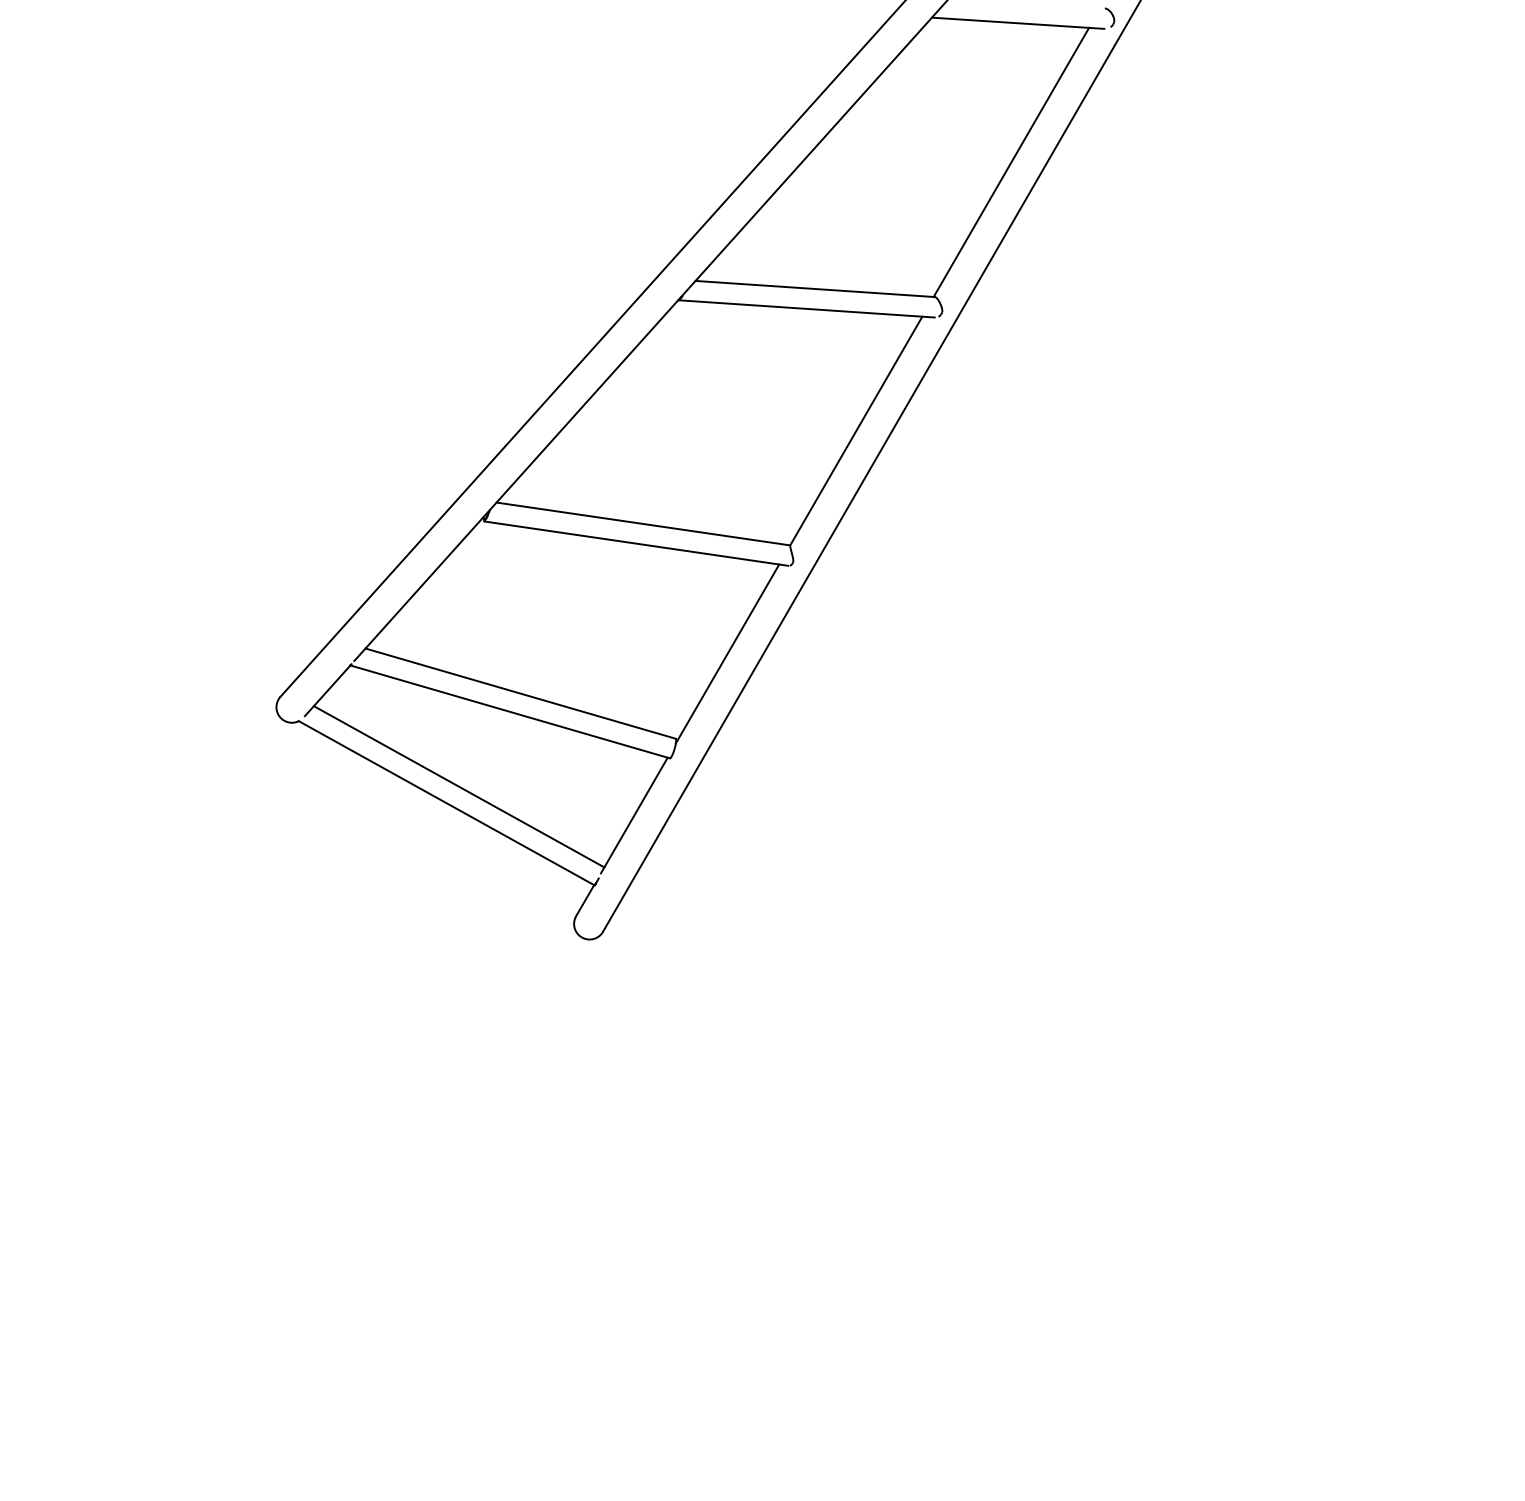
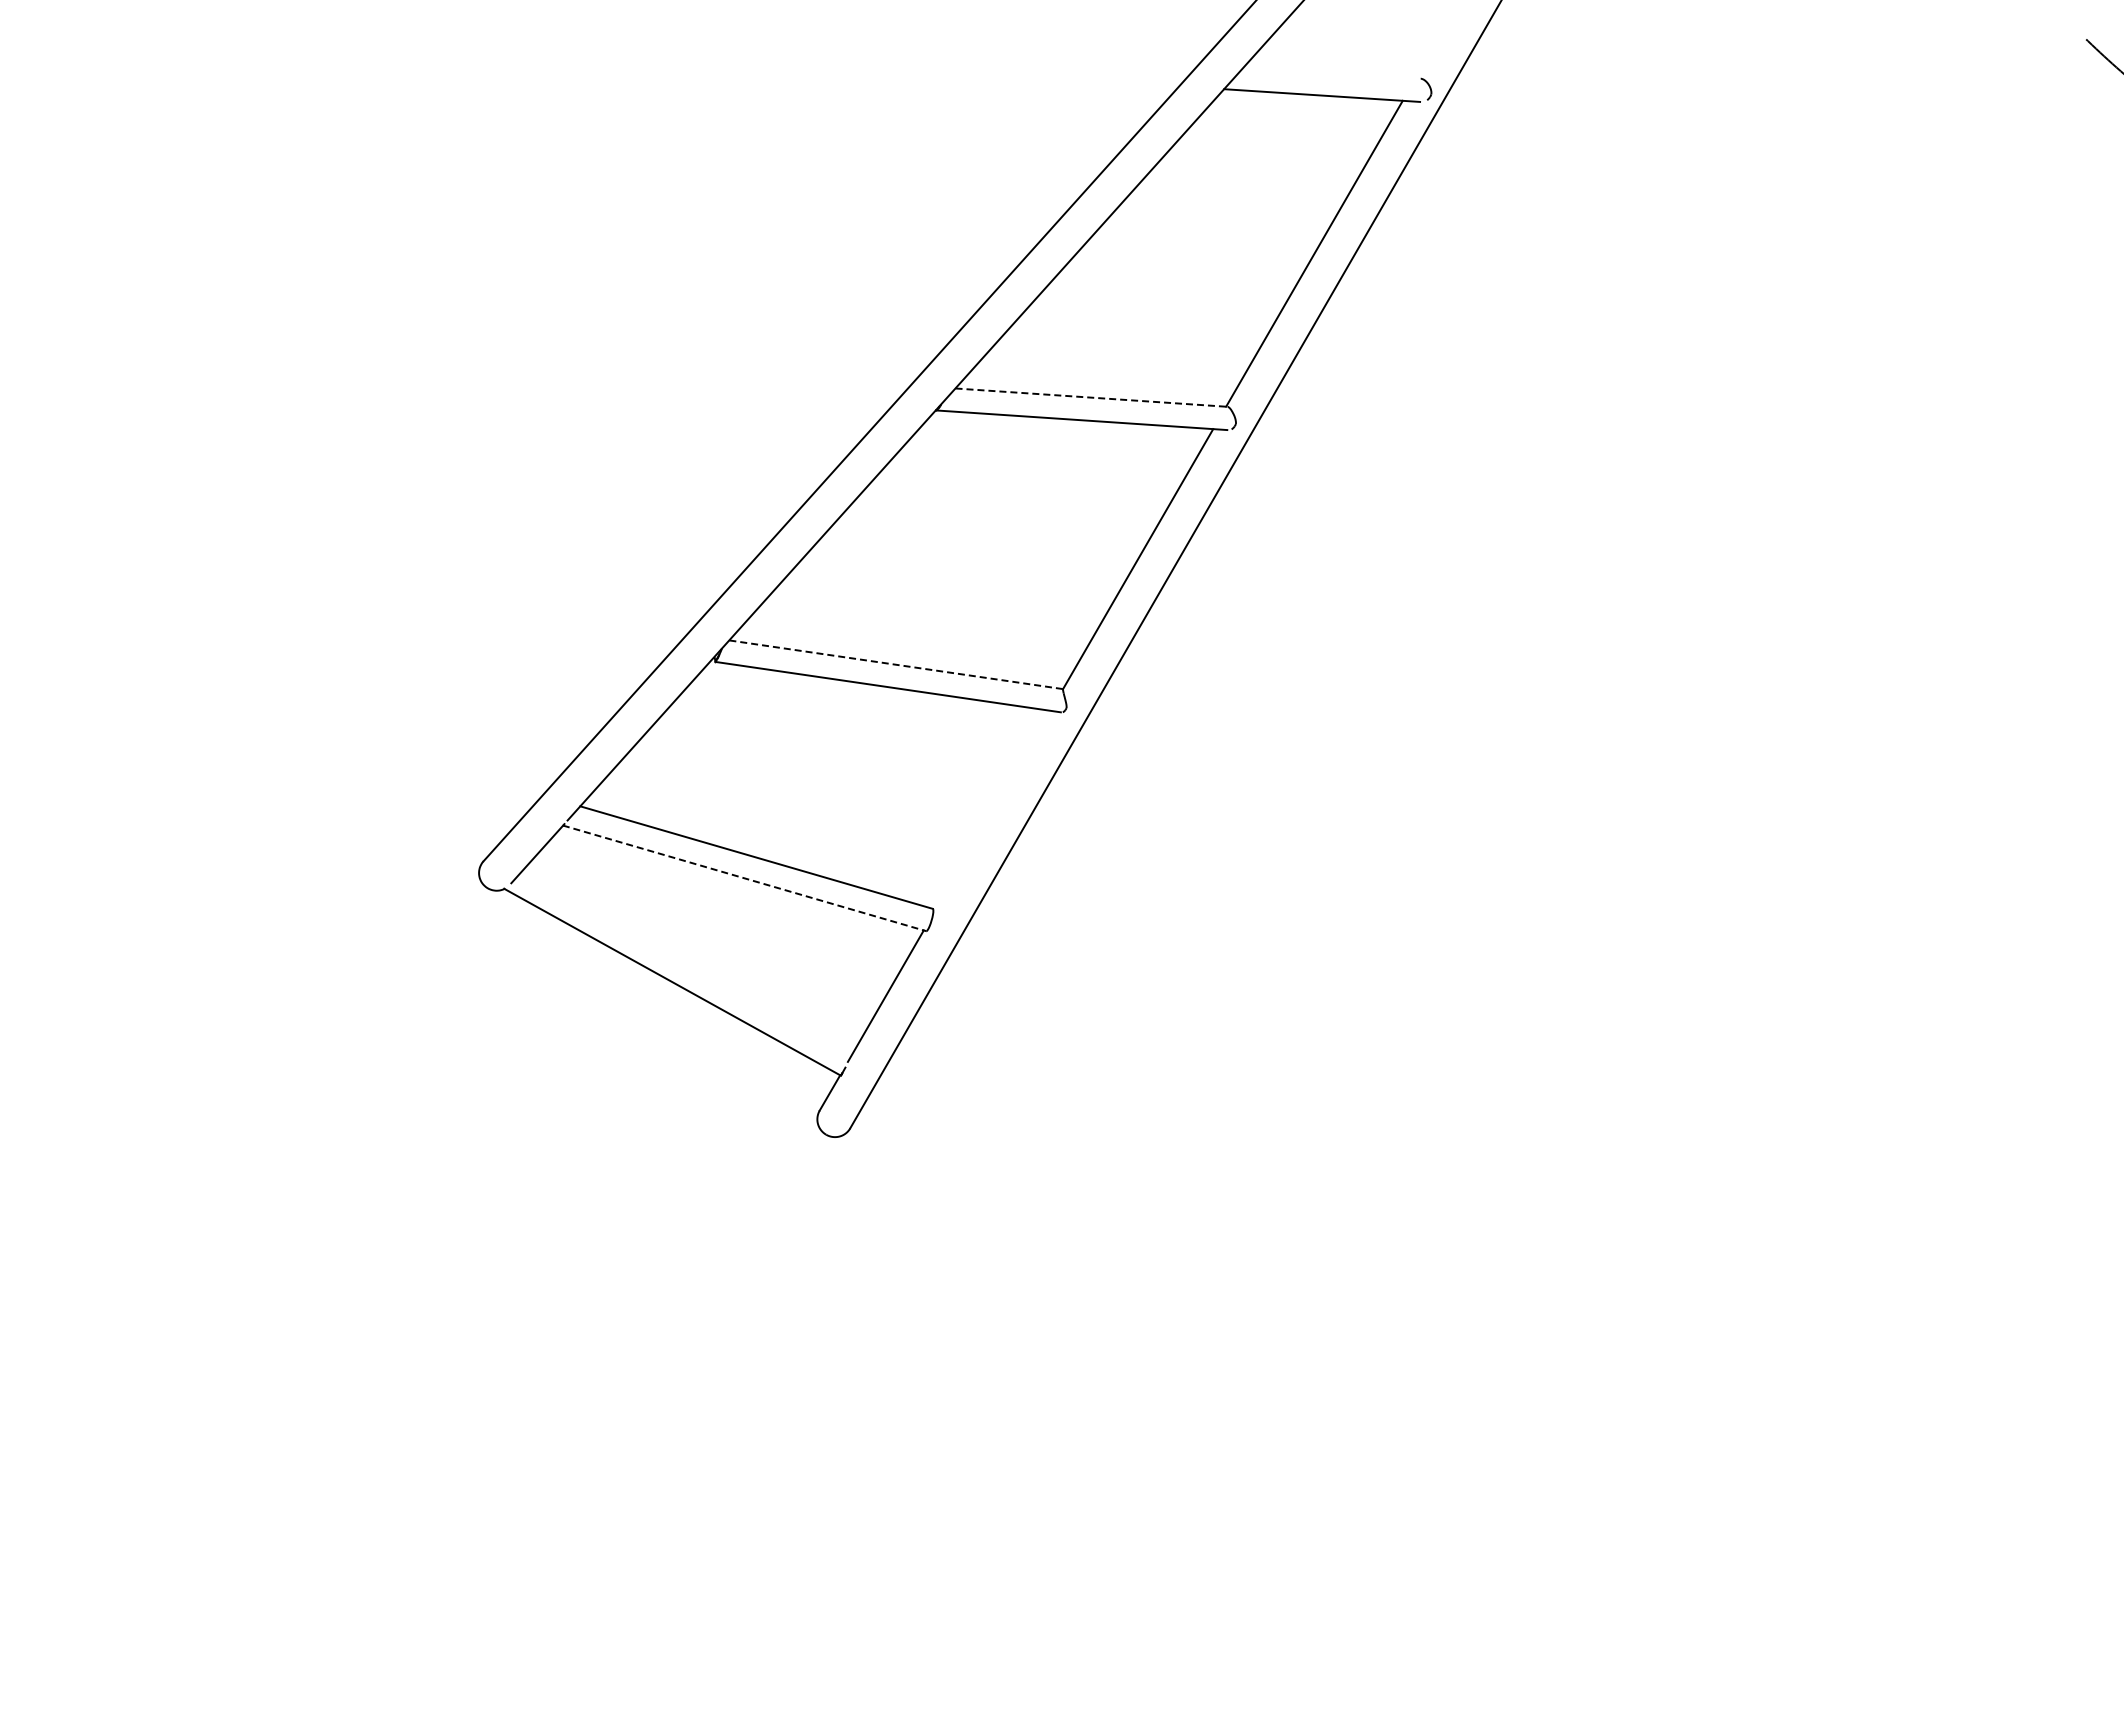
line: (816, 288) -> (1092, 397), solid -> dashed
line: (643, 523) -> (896, 664), solid -> dashed
line: (727, 653) -> (991, 812), removed
line: (510, 712) -> (745, 878), solid -> dashed
line: (458, 786) -> (686, 963), removed

